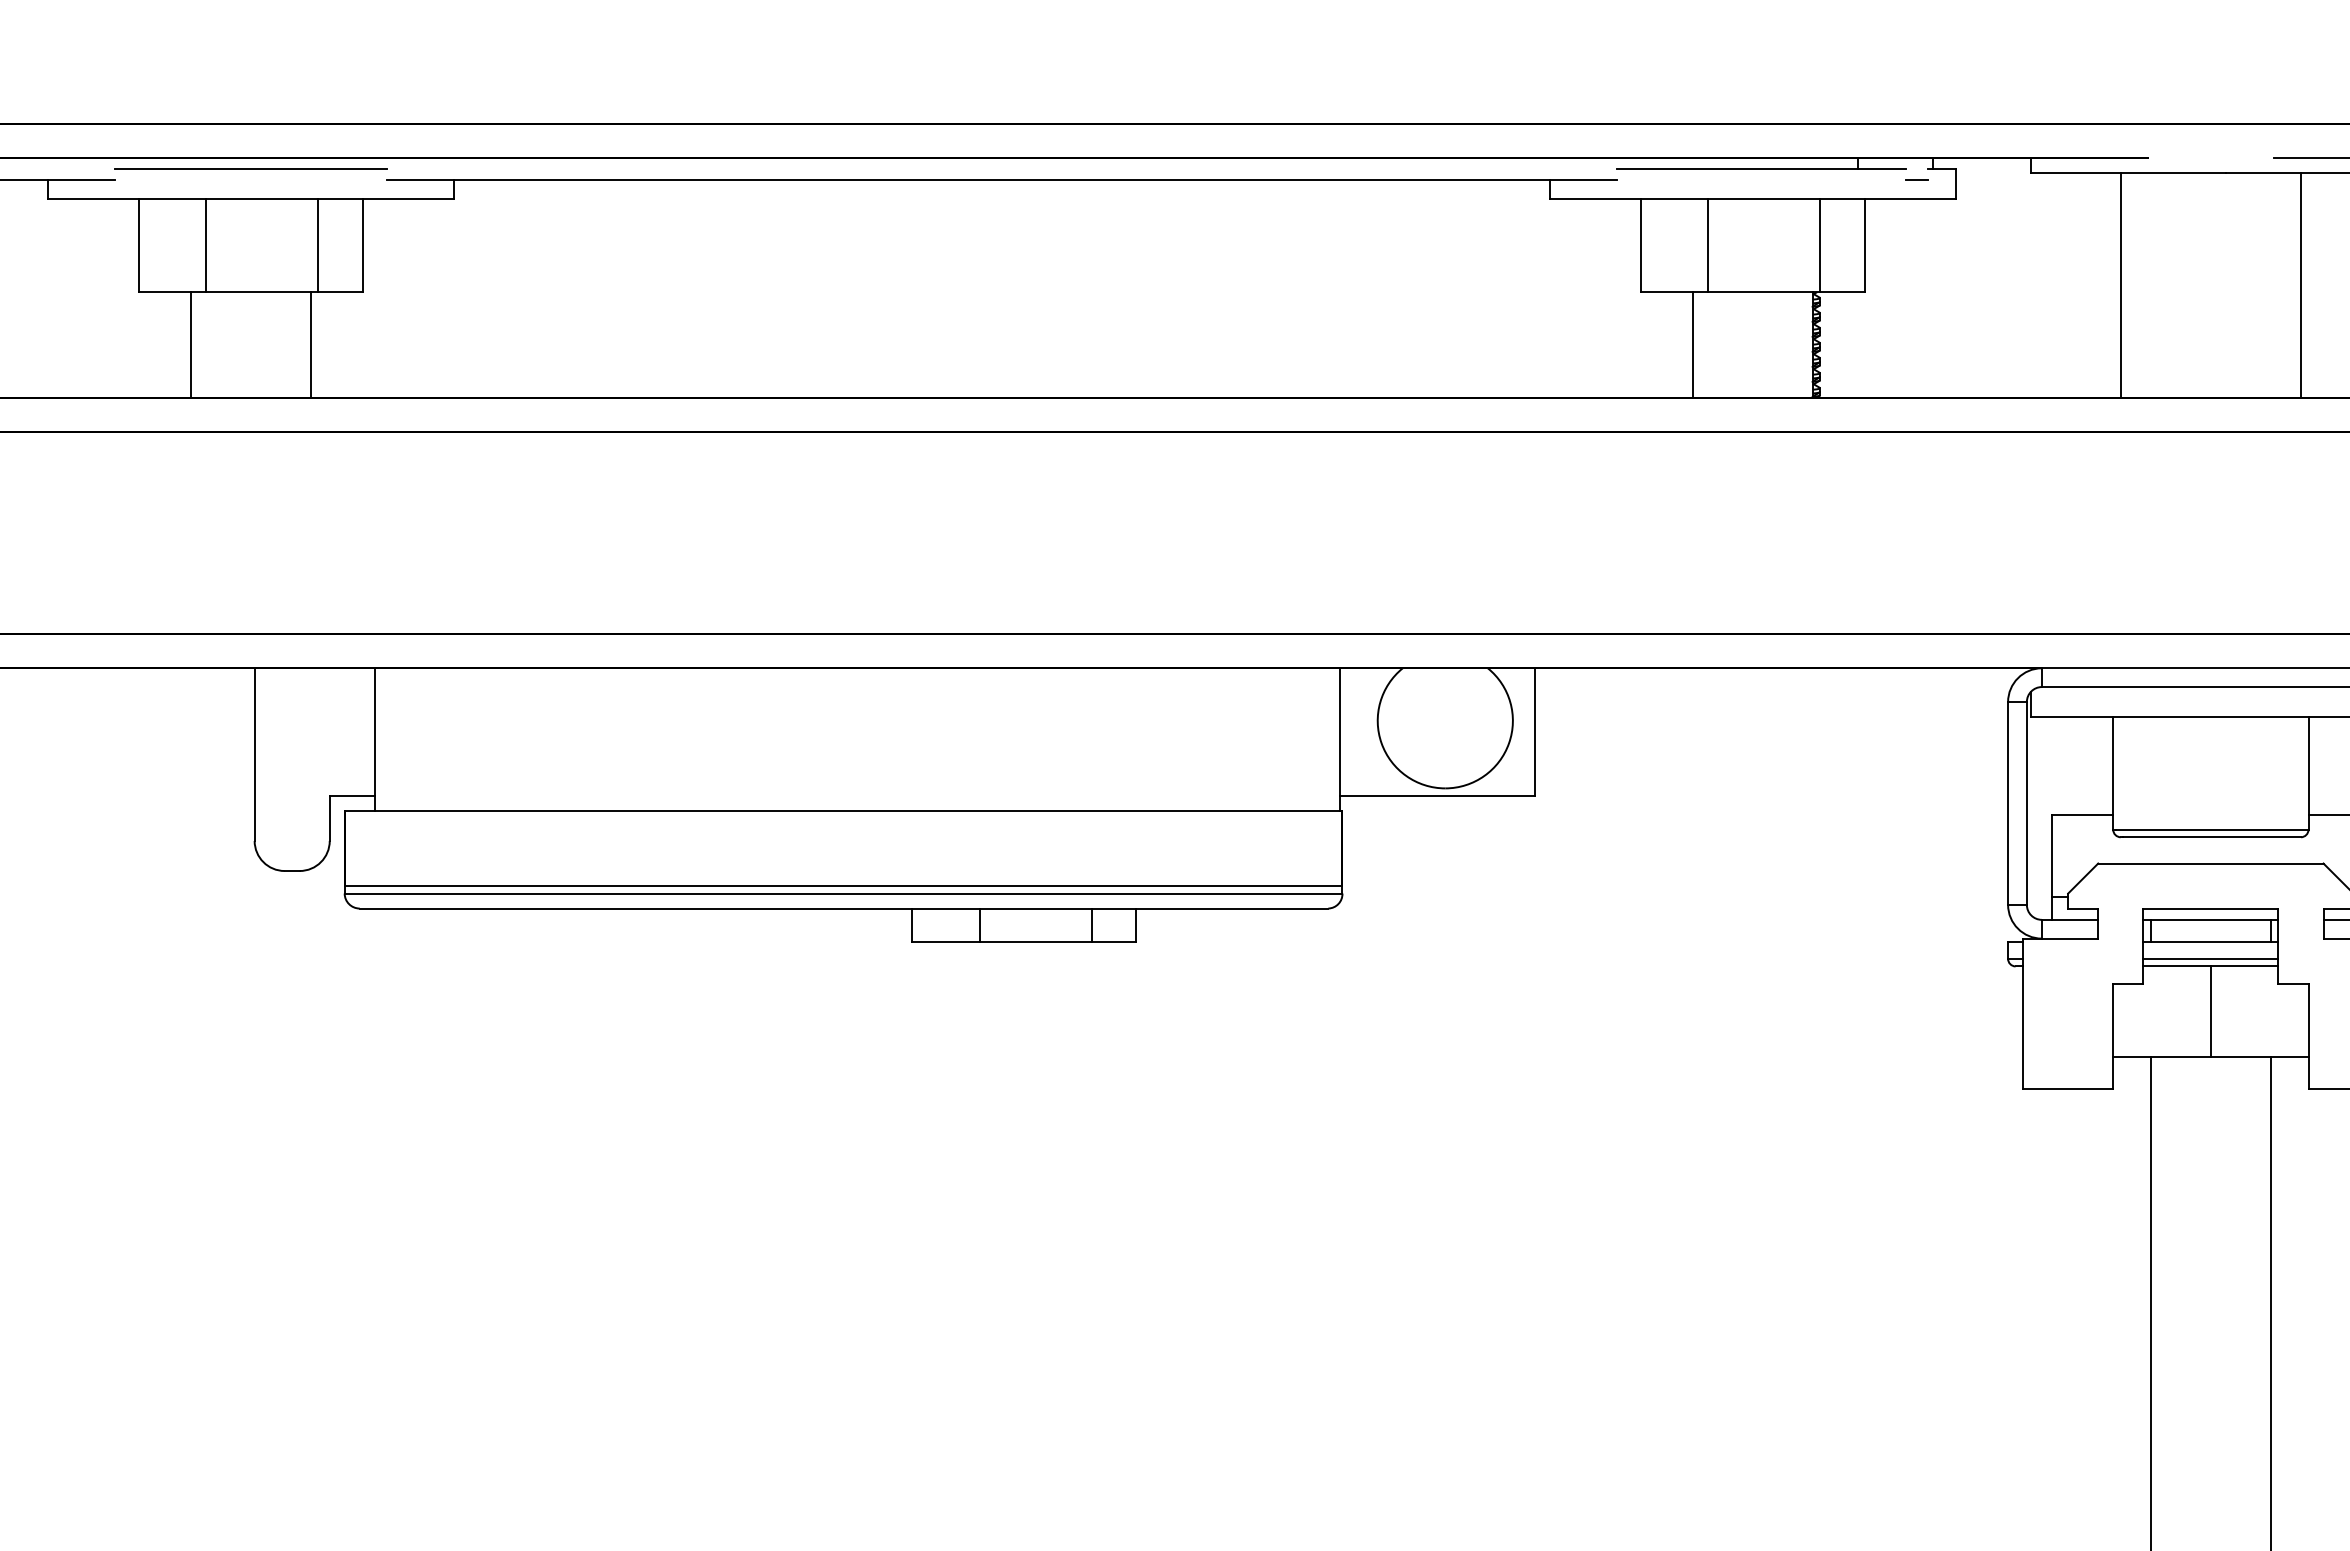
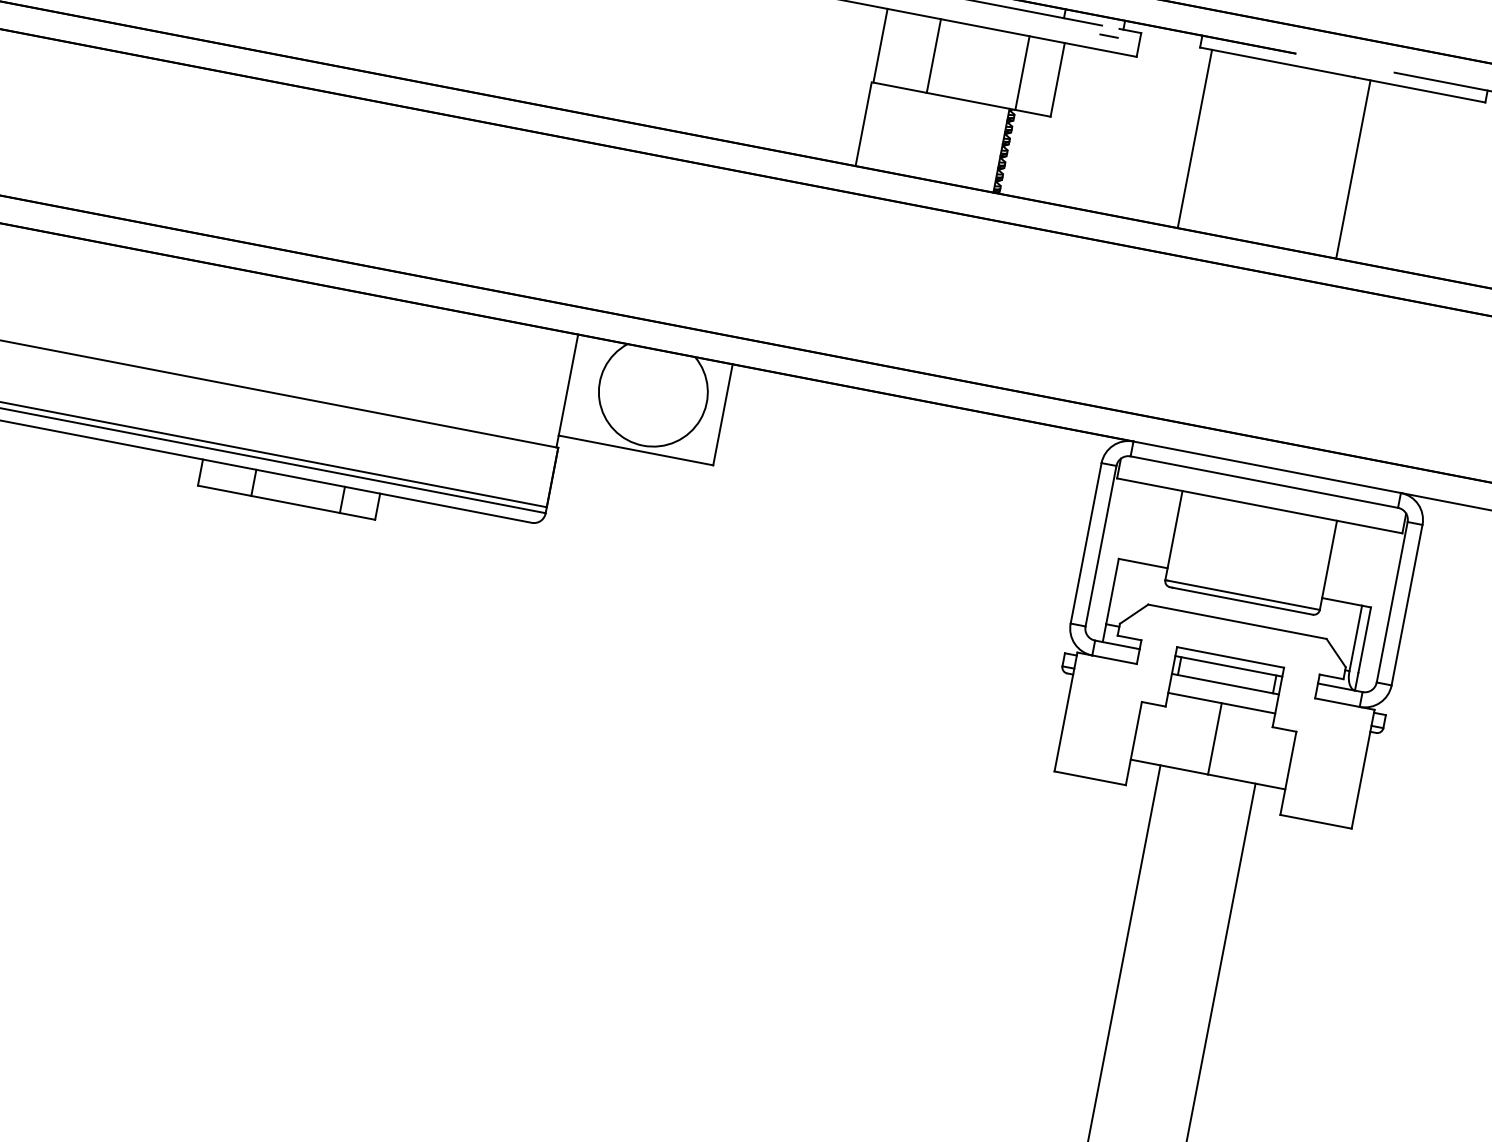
line: (2120, 284) -> (1194, 138), moved
line: (2300, 284) -> (1353, 168), moved
line: (1692, 344) -> (863, 123), moved
line: (2210, 958) -> (1222, 696), removed

